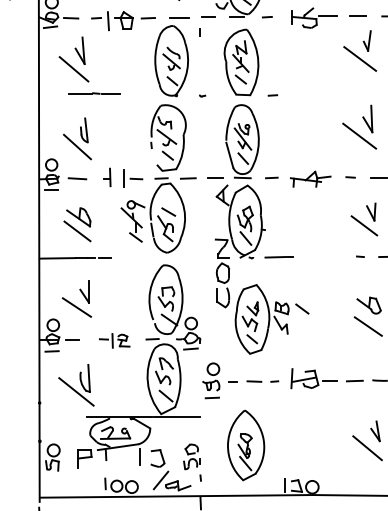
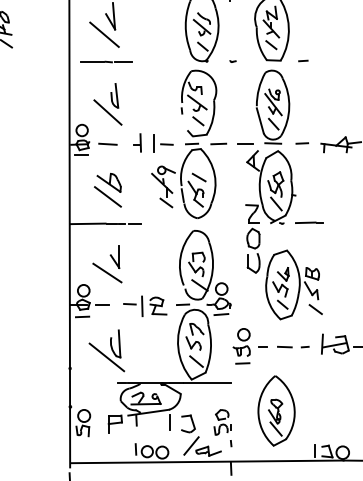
line: (94, 93) -> (106, 62), moved
line: (302, 308) -> (315, 309), moved
part: (114, 340) -> (144, 306), size x1.43

